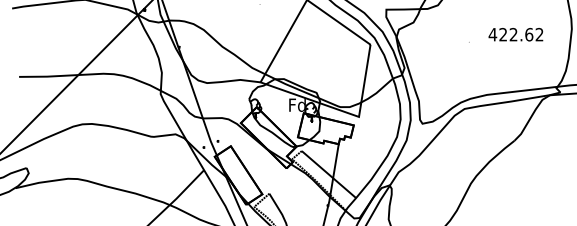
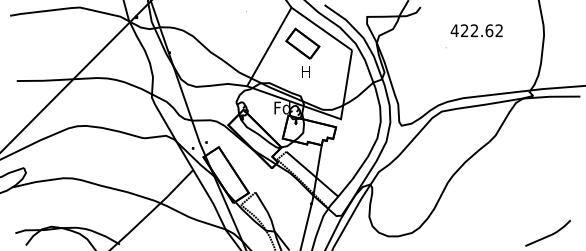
text: (515, 34) -> (476, 30), moved
part: (318, 46) -> (302, 52), added

